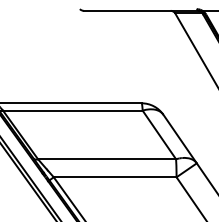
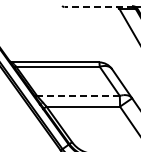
line: (142, 11) -> (99, 7), solid -> dashed
line: (105, 158) -> (77, 95), solid -> dashed

